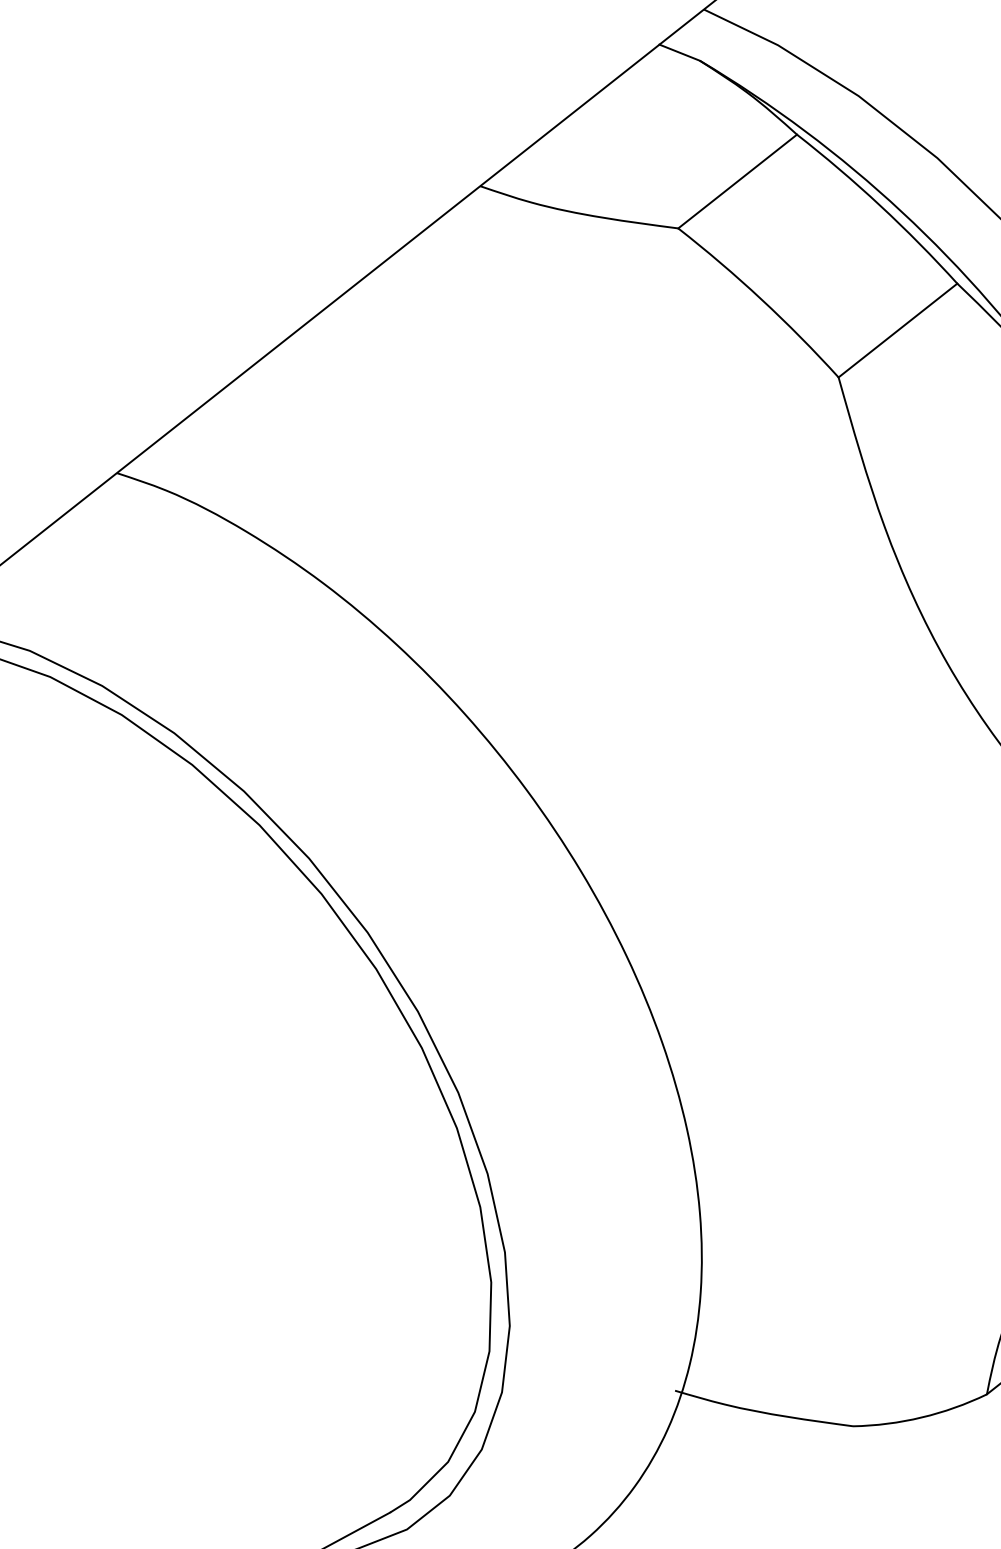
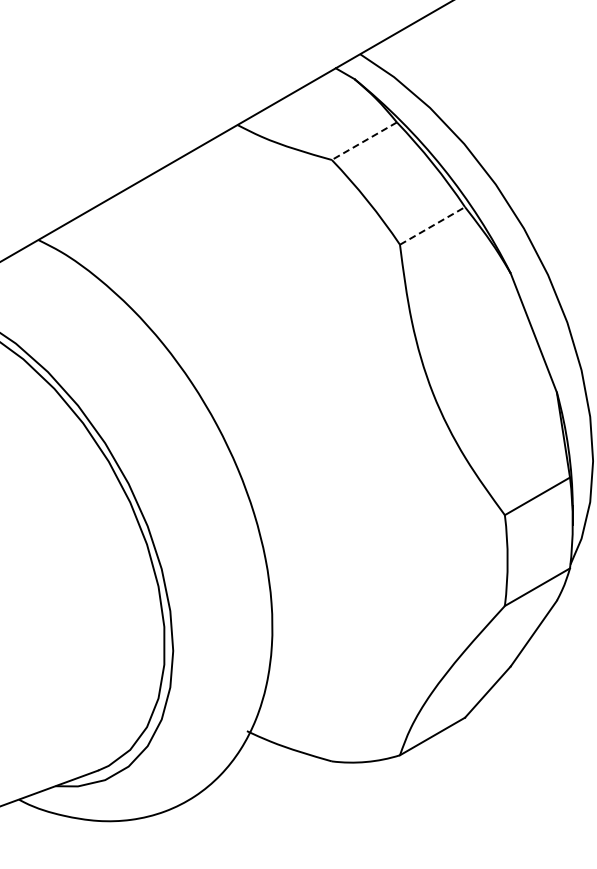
line: (737, 182) -> (364, 141), solid -> dashed
line: (897, 329) -> (432, 225), solid -> dashed

